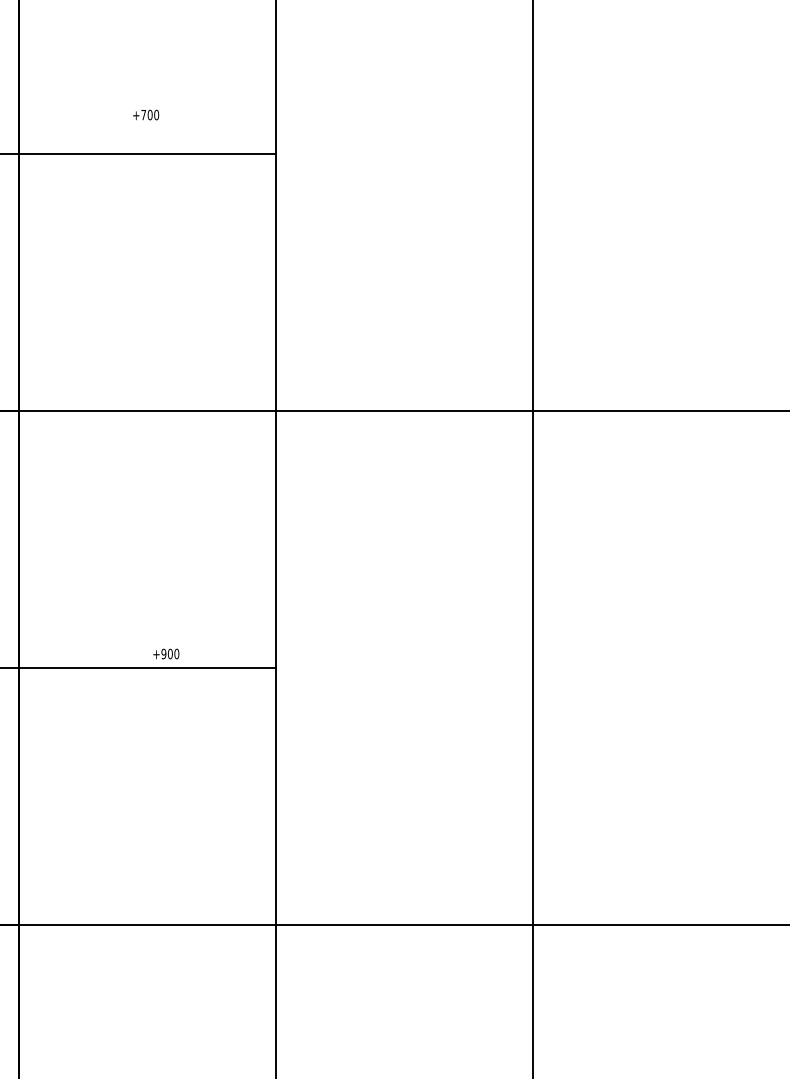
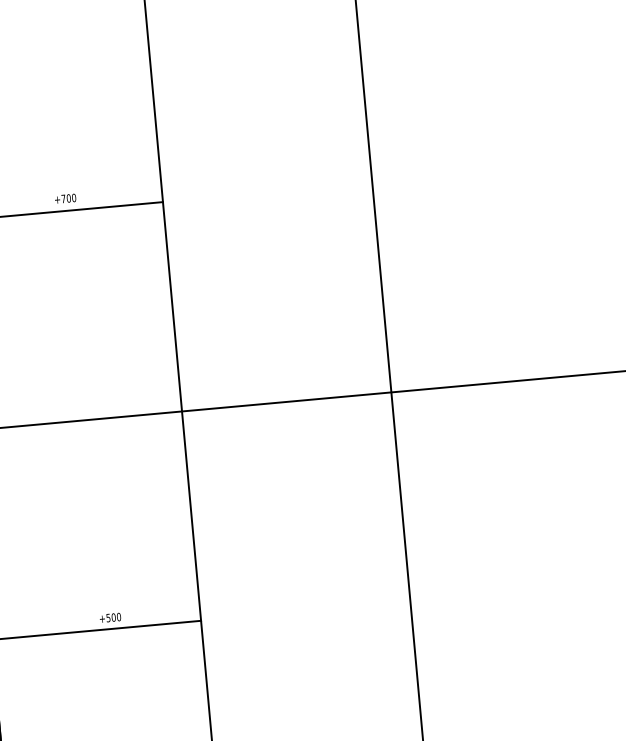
text: (146, 114) -> (65, 198), moved
text: (163, 653) -> (108, 617), +900 -> +500

